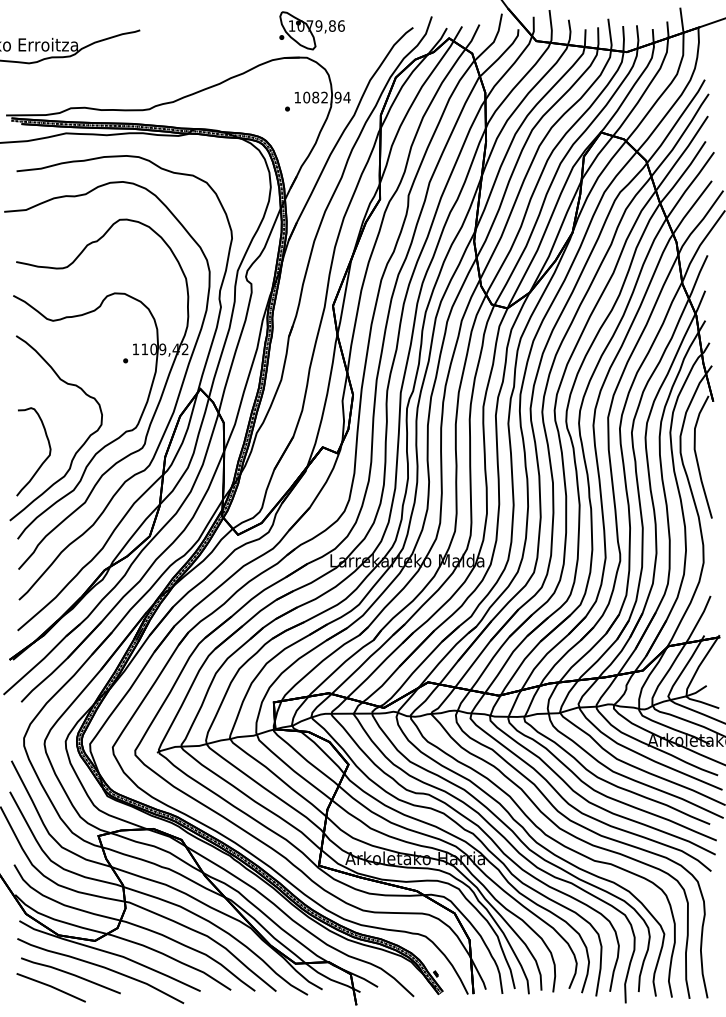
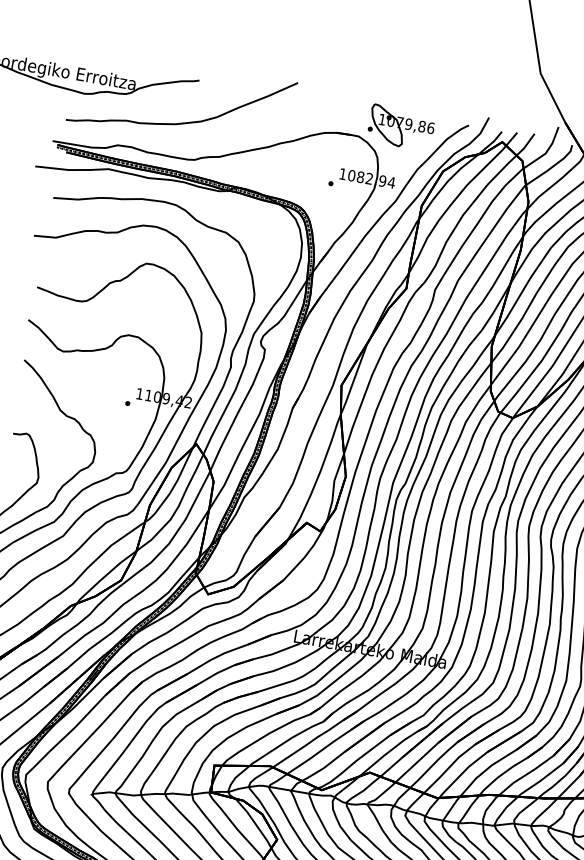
part: (311, 30) -> (400, 127), moved
curve: (133, 73) -> (185, 121), added

